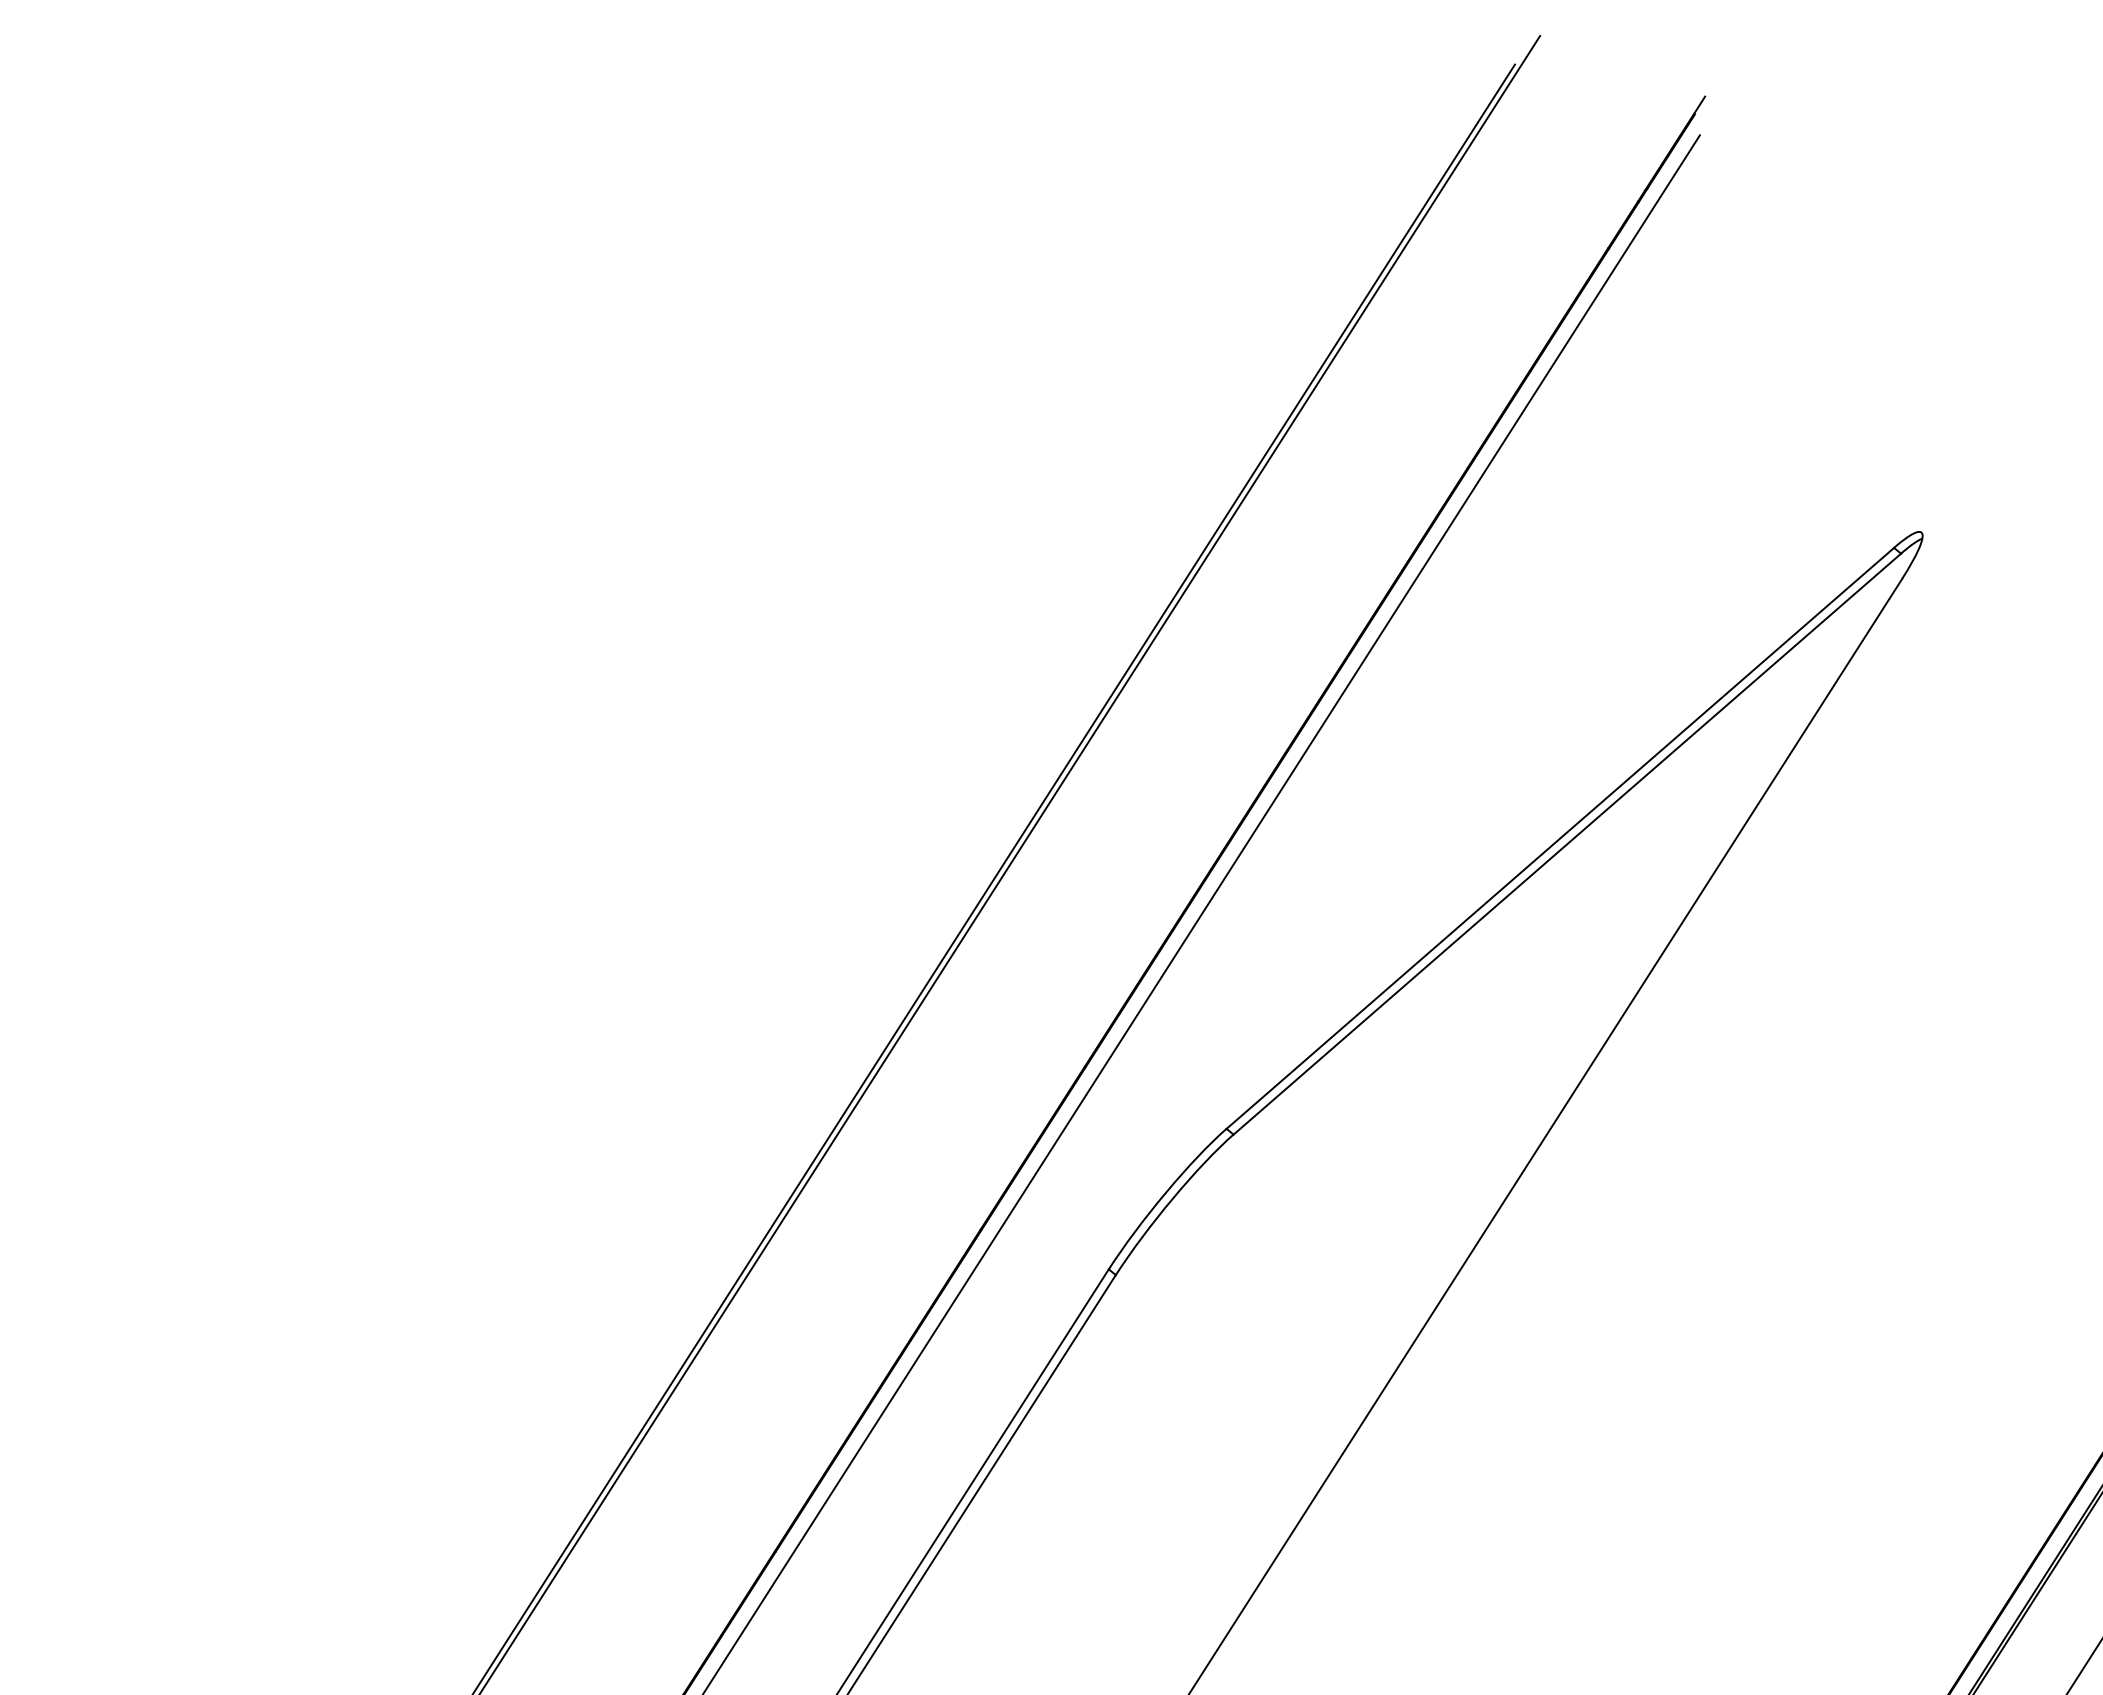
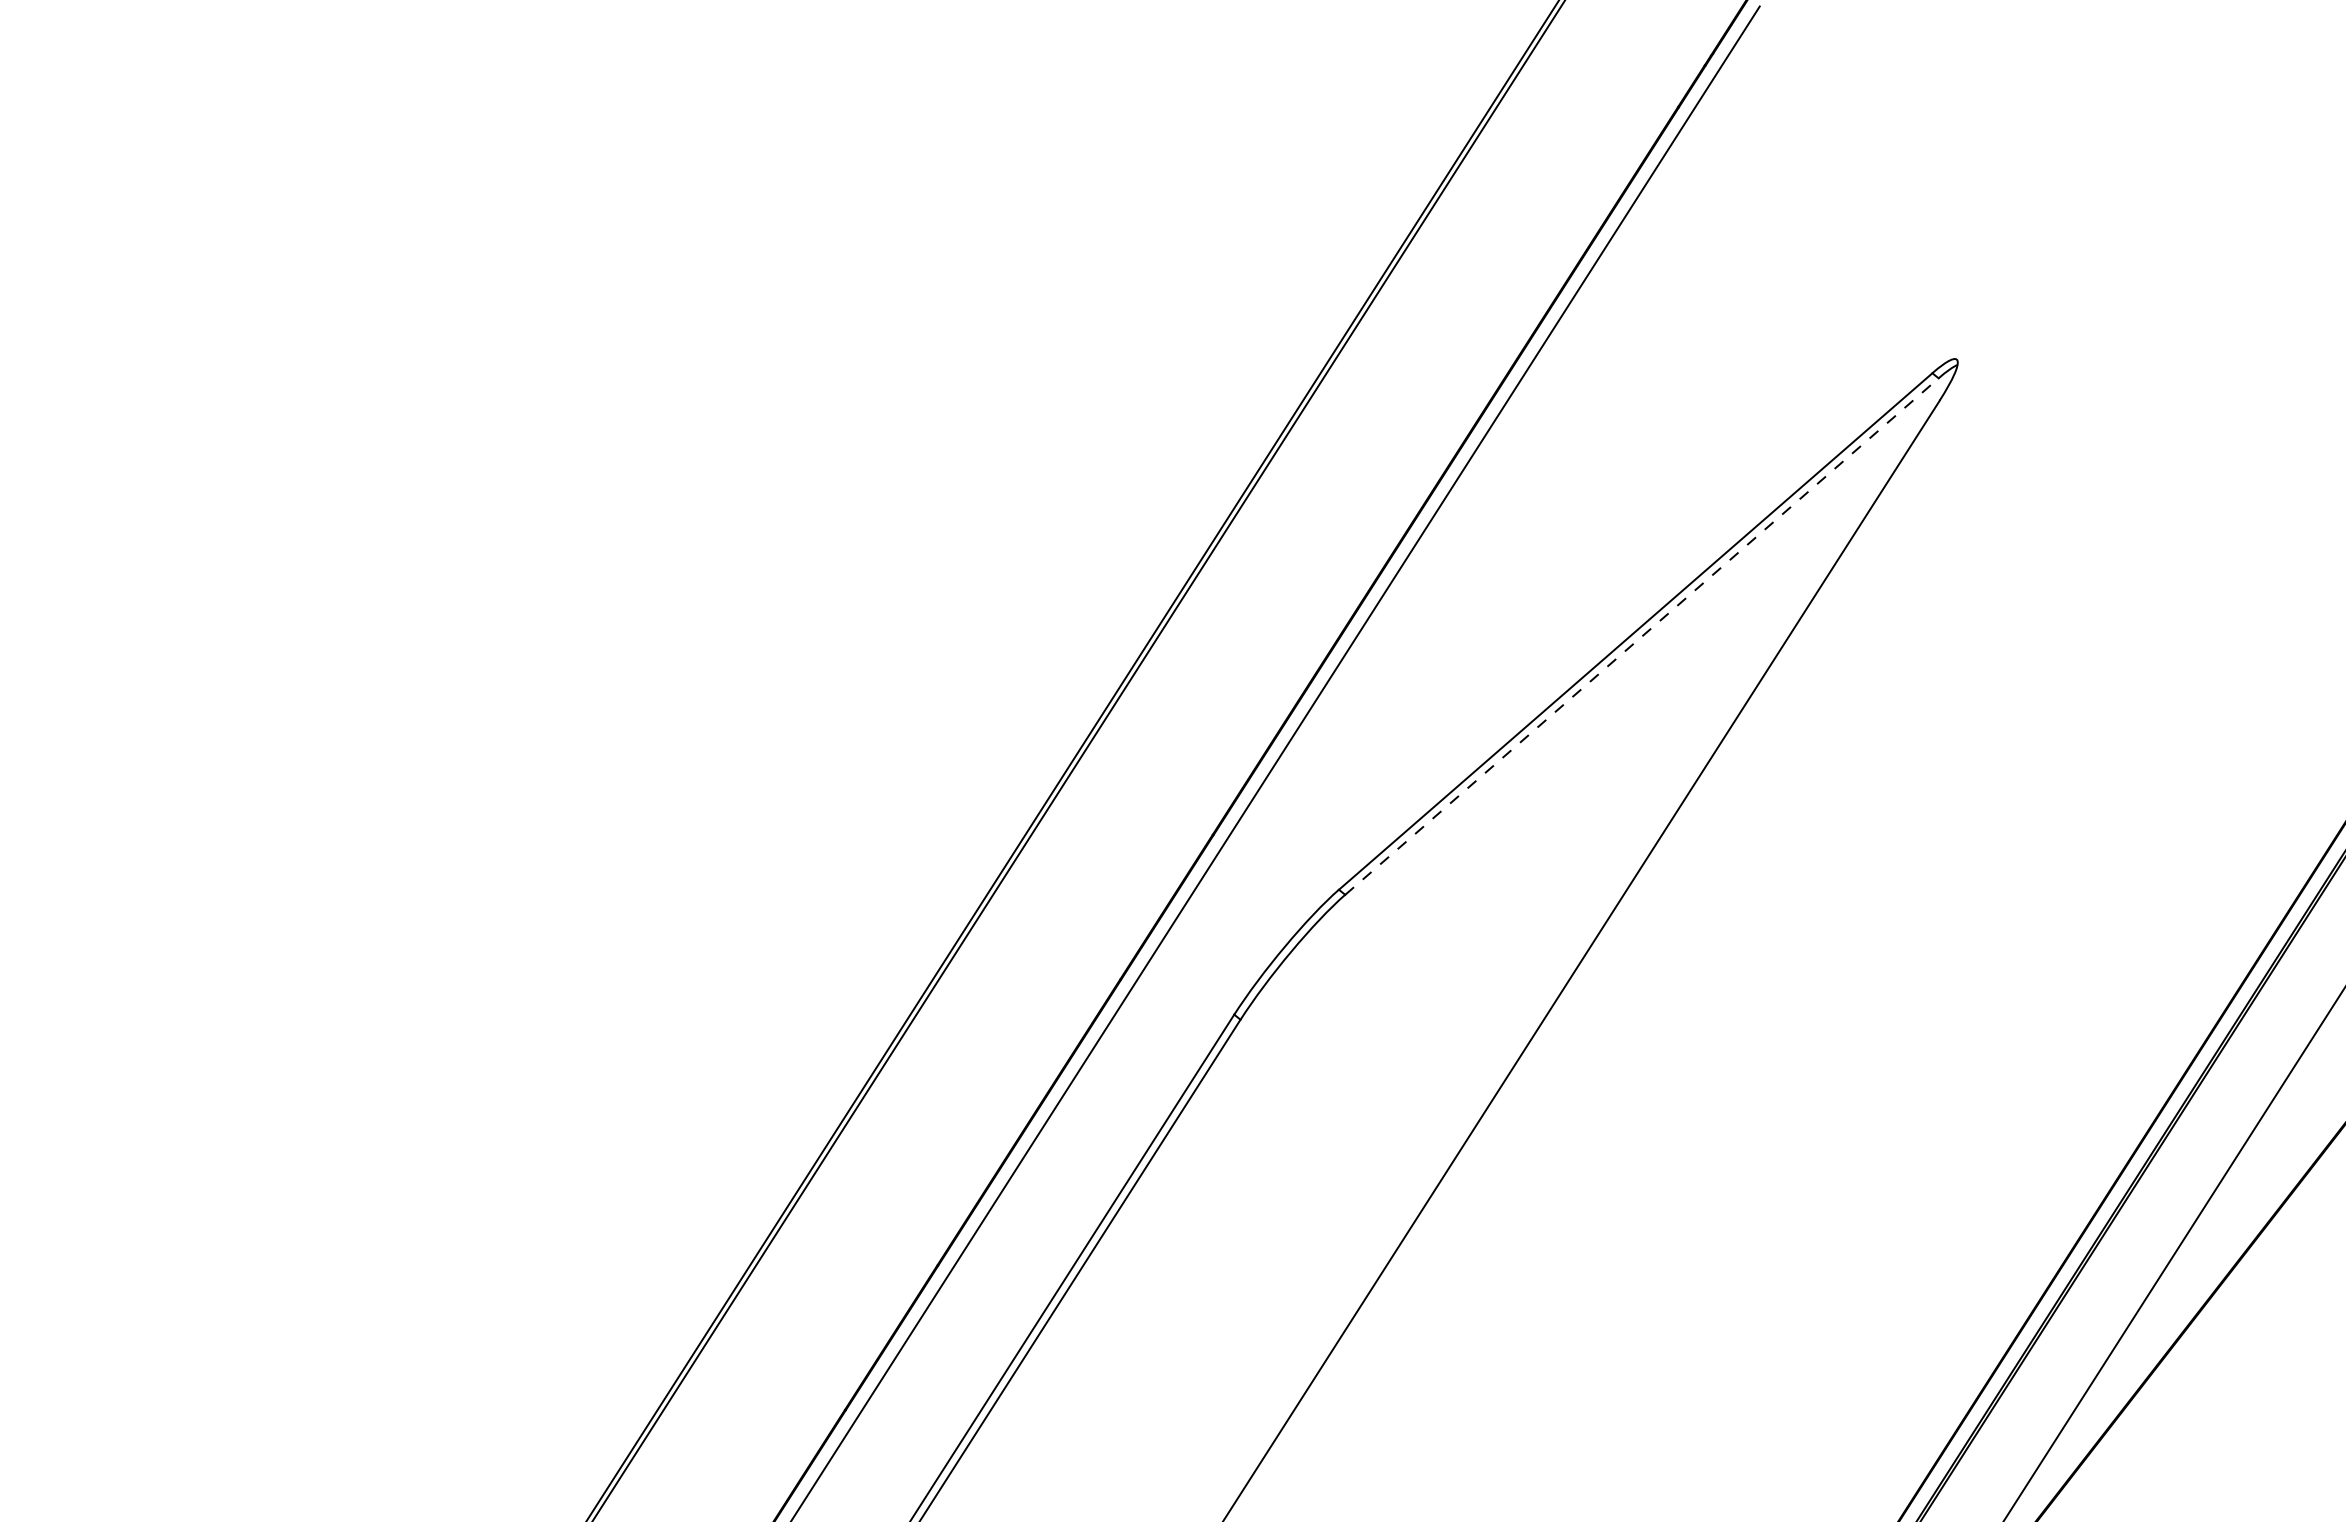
line: (1567, 844) -> (1642, 636), solid -> dashed

